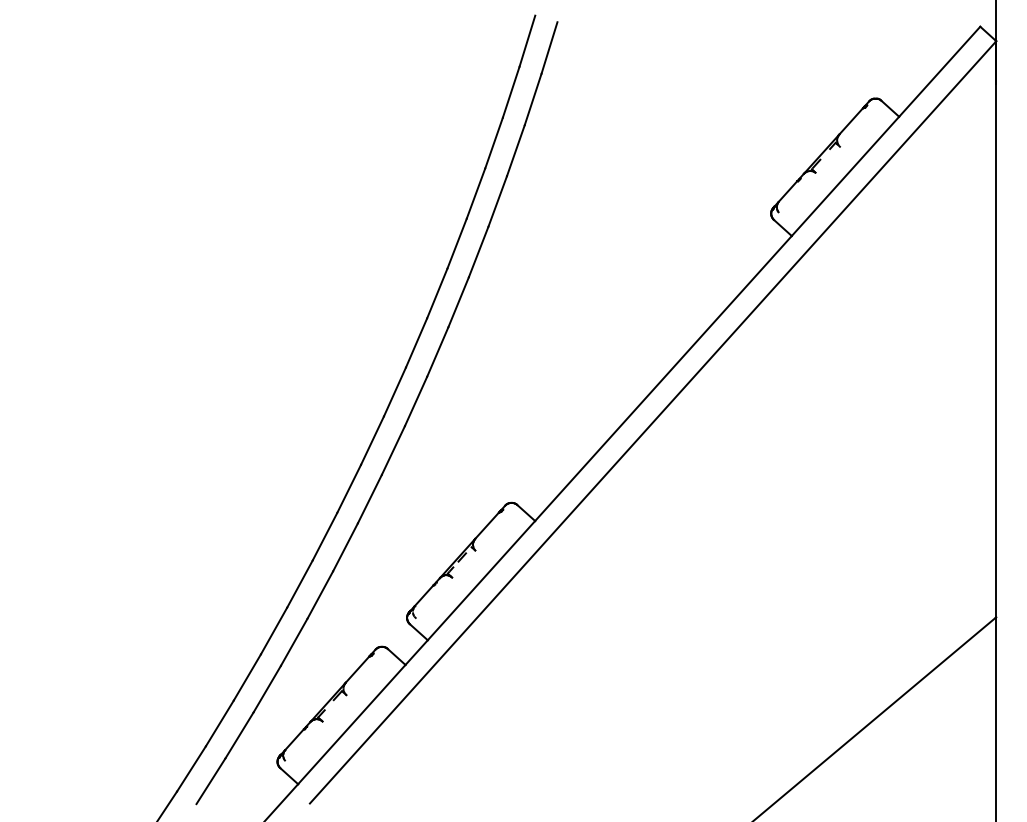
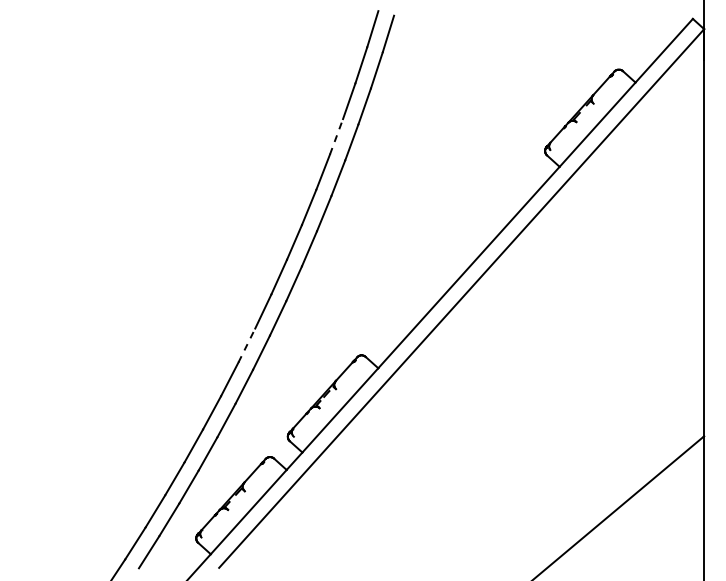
line: (476, 193) -> (336, 136), solid -> dashed
line: (348, 488) -> (246, 345), solid -> dashed

